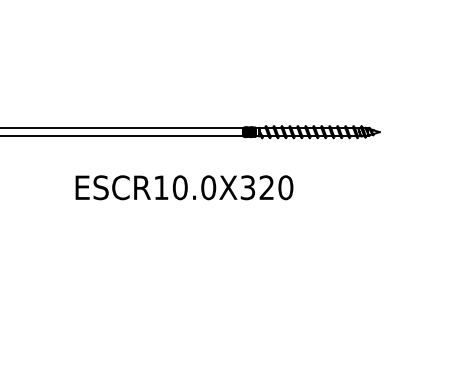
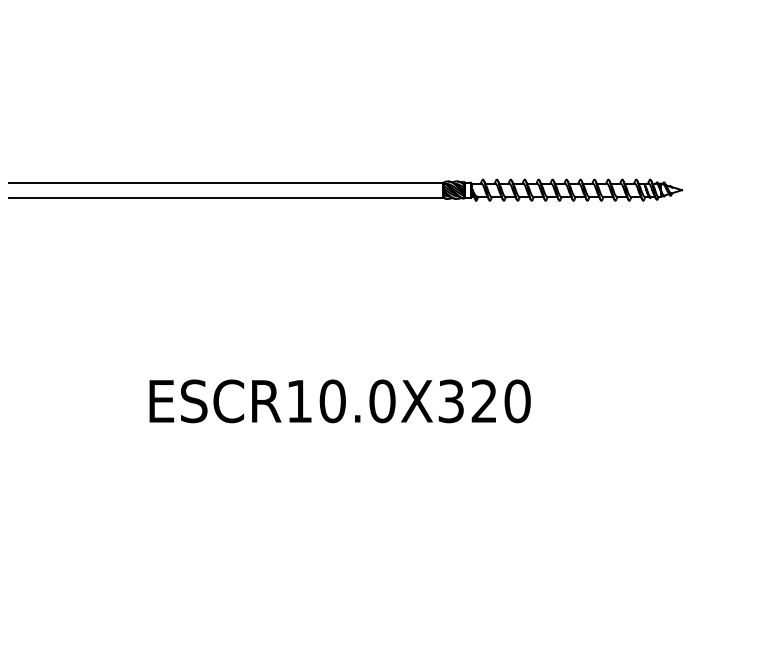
text: (184, 187) -> (340, 400), moved

